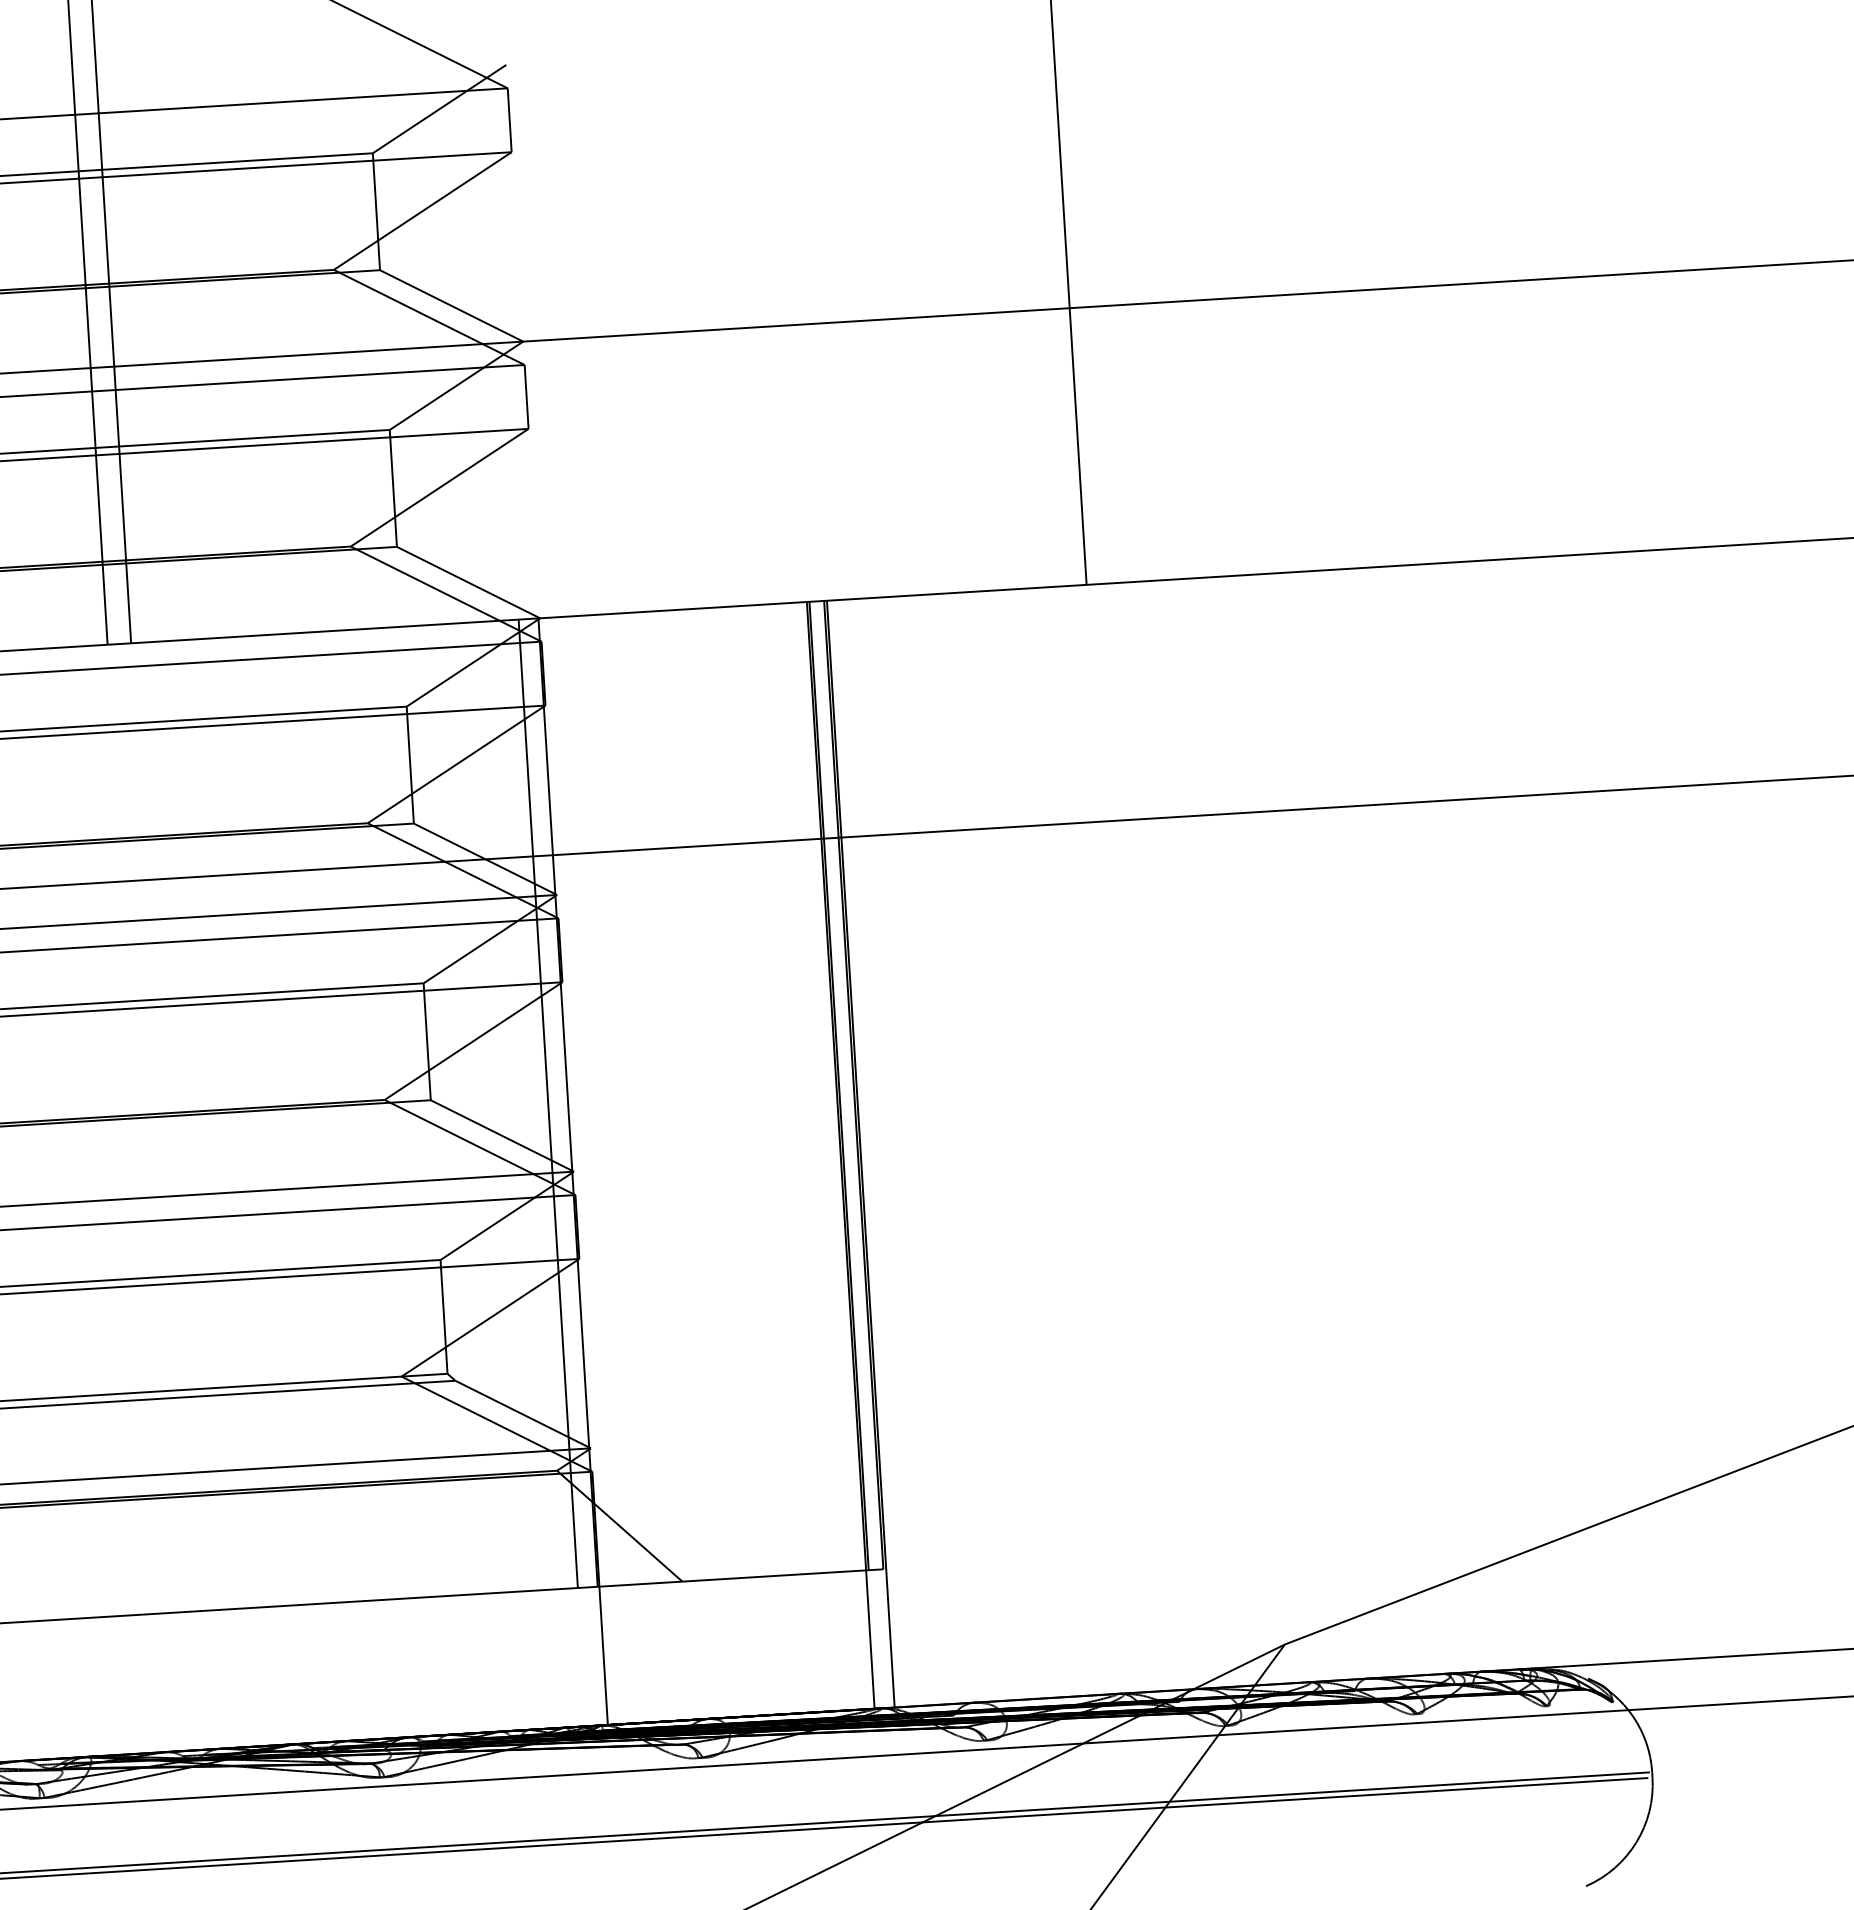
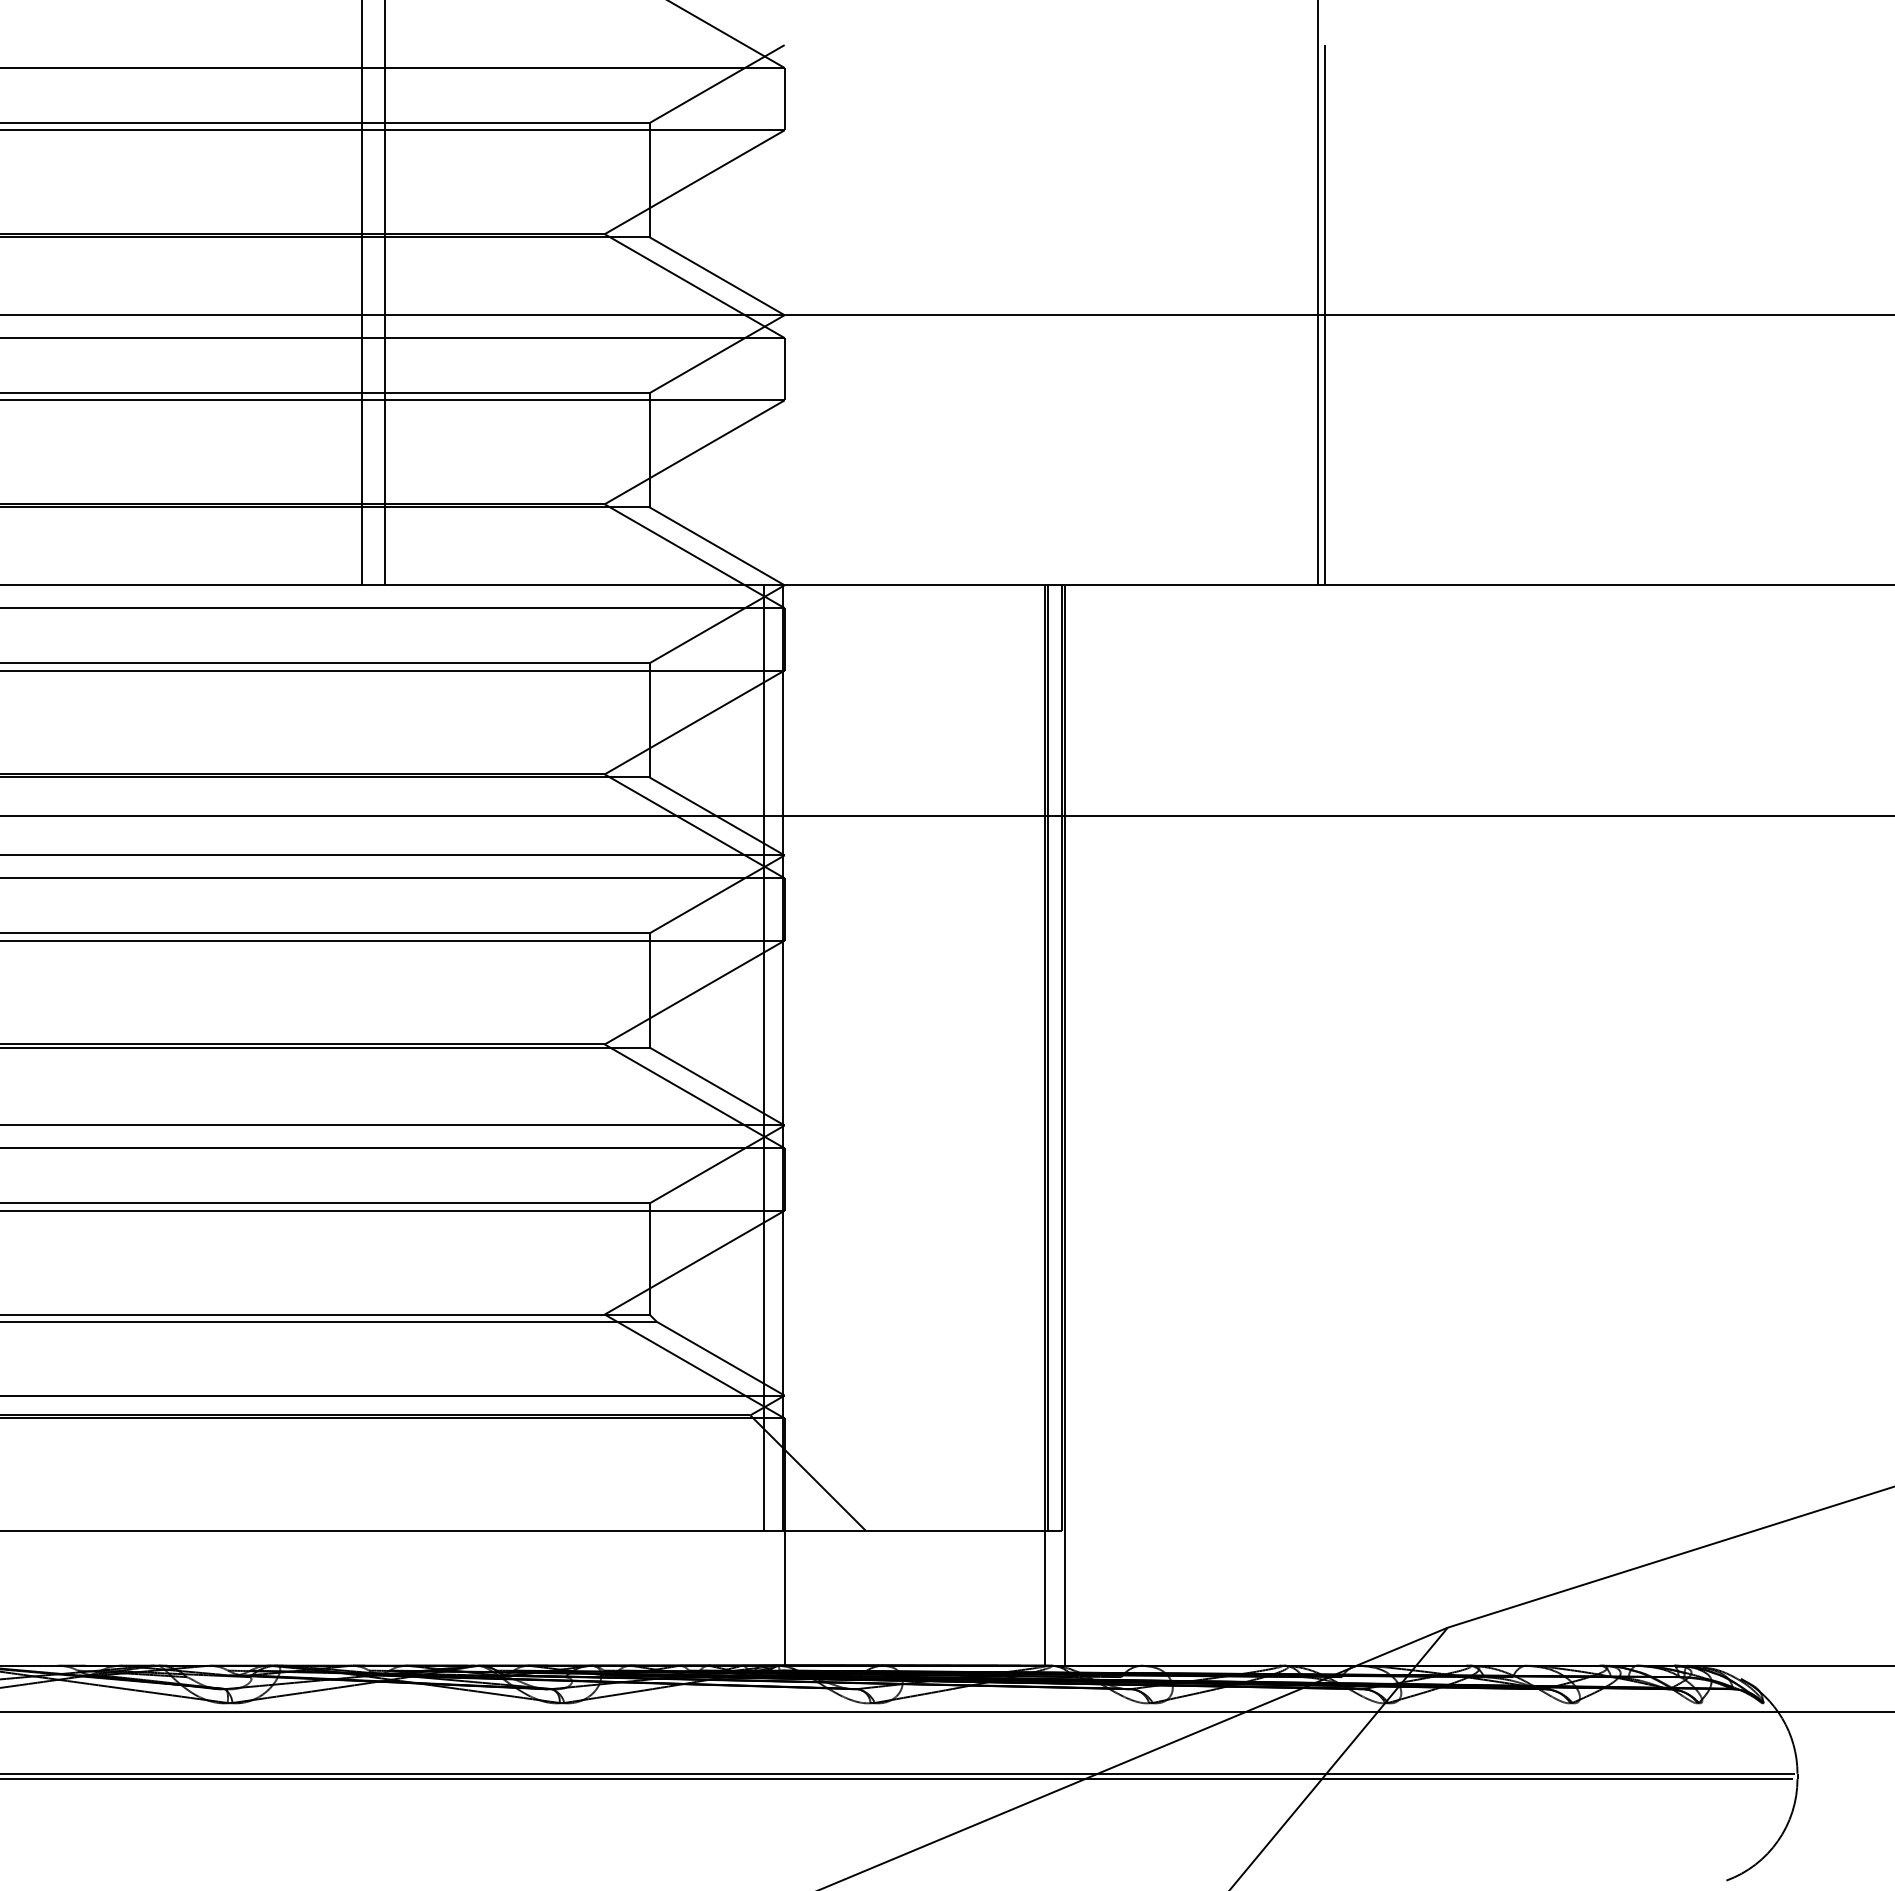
line: (1076, 308) -> (1324, 315), added

